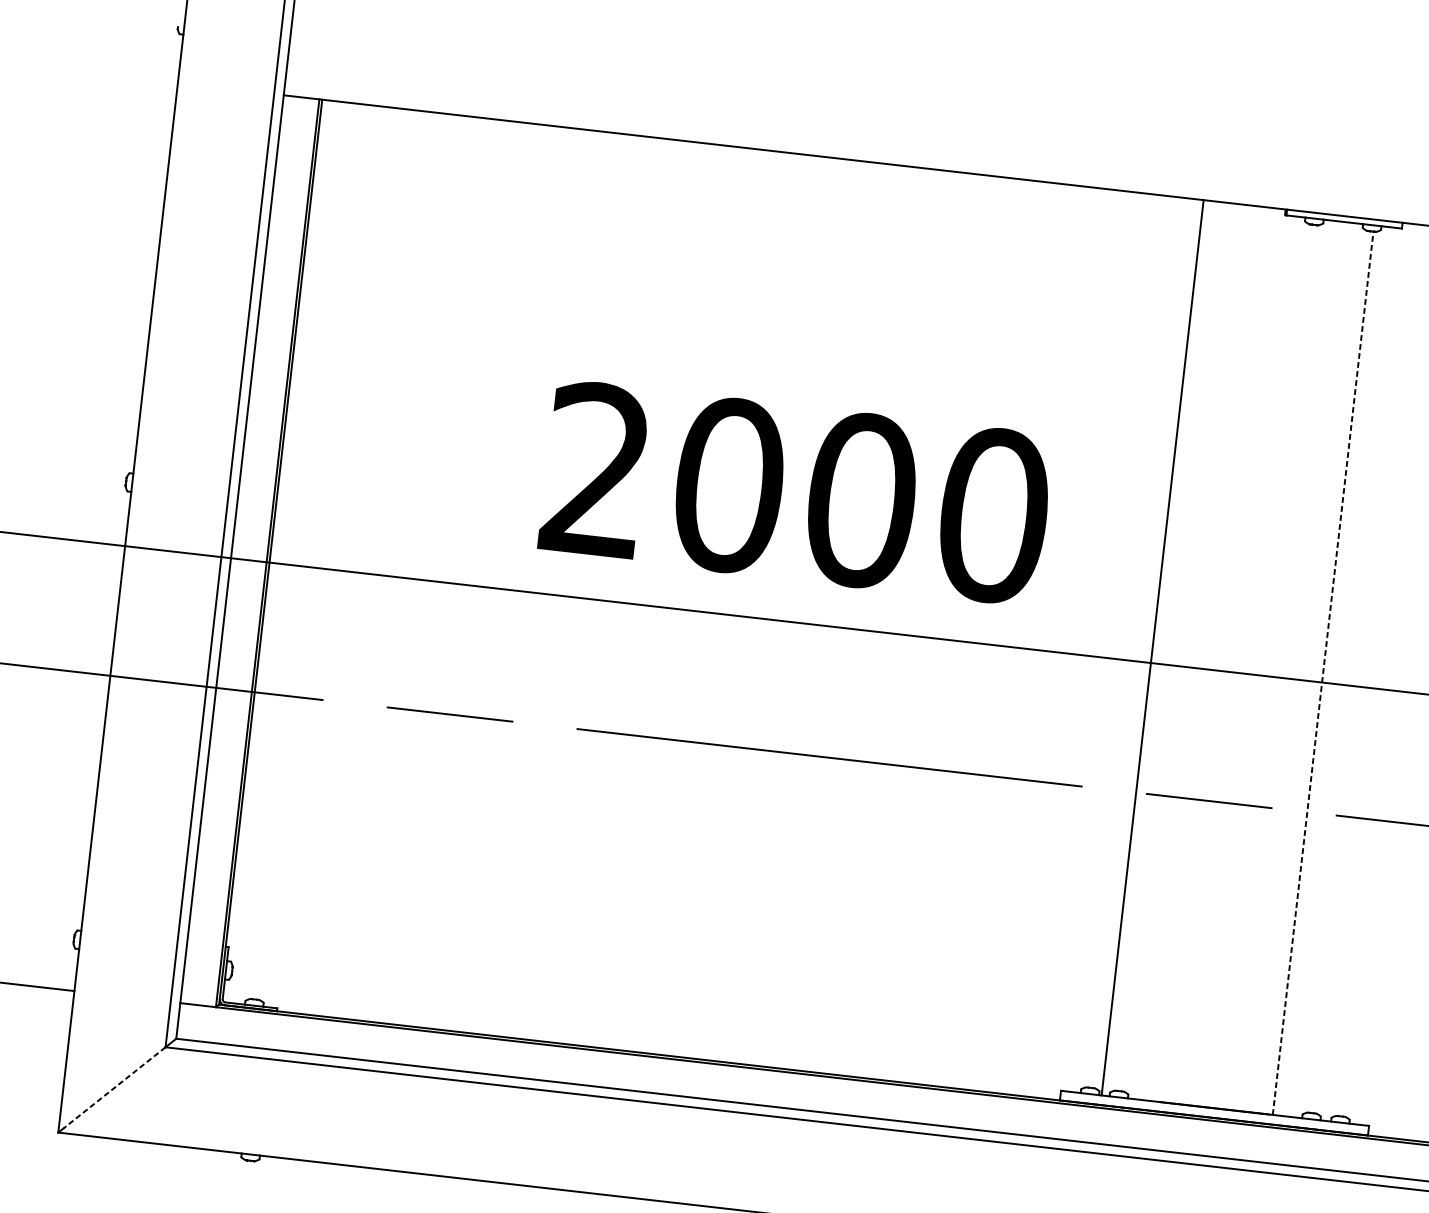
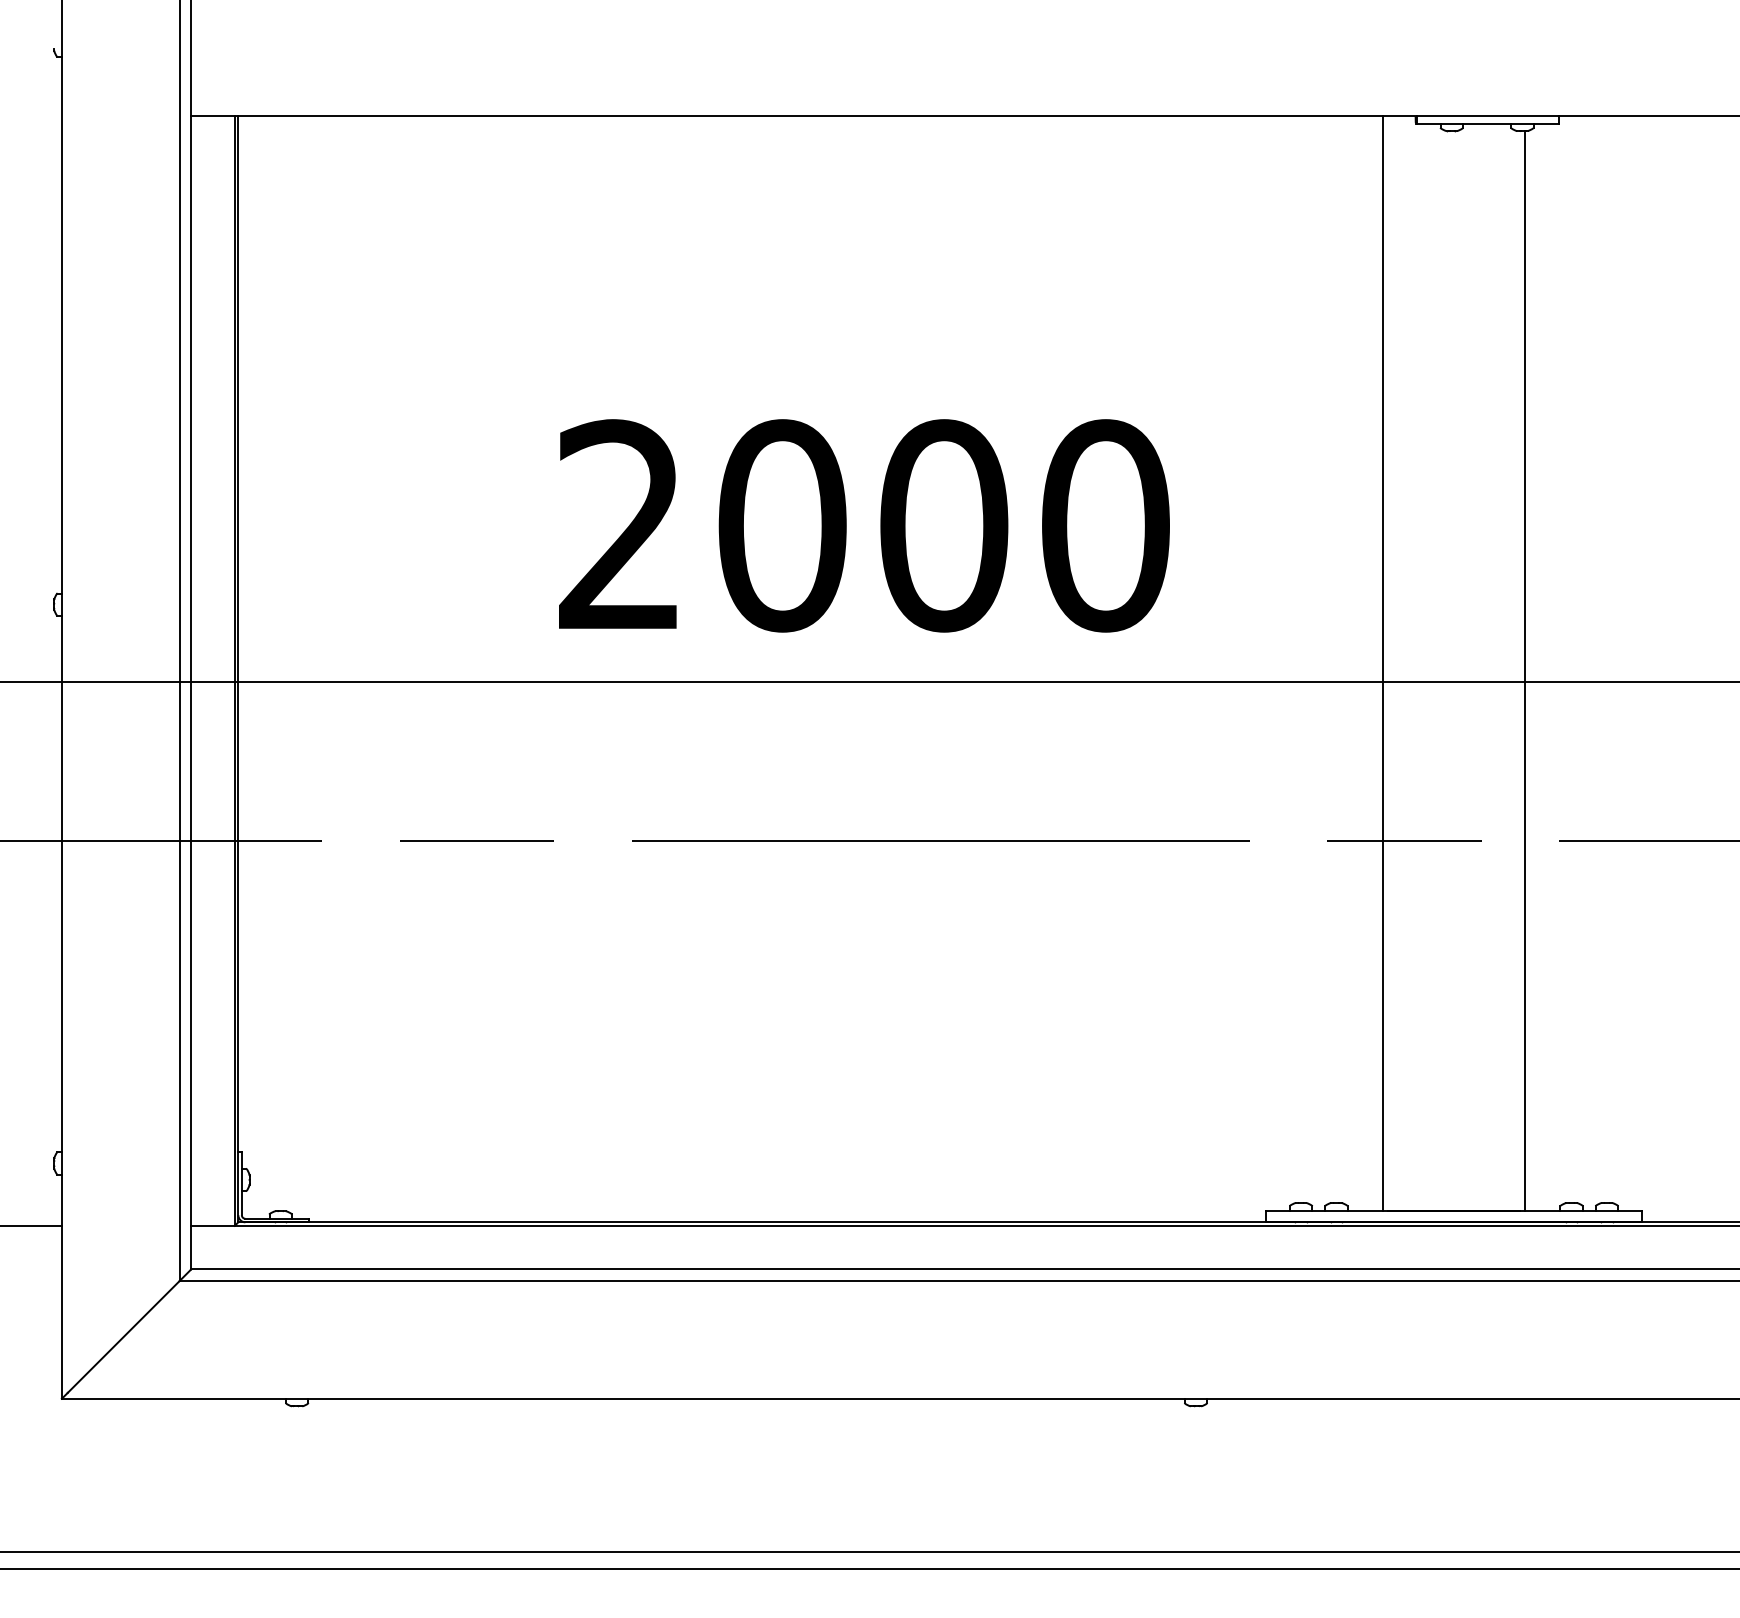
line: (1152, 647) -> (1383, 663), moved
line: (1323, 672) -> (1524, 670), dashed -> solid
line: (114, 1088) -> (123, 1337), dashed -> solid

